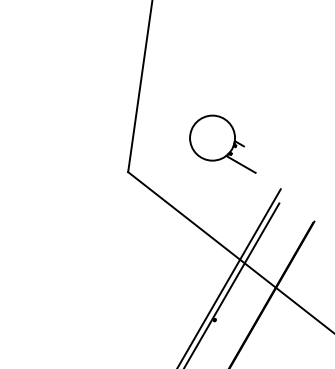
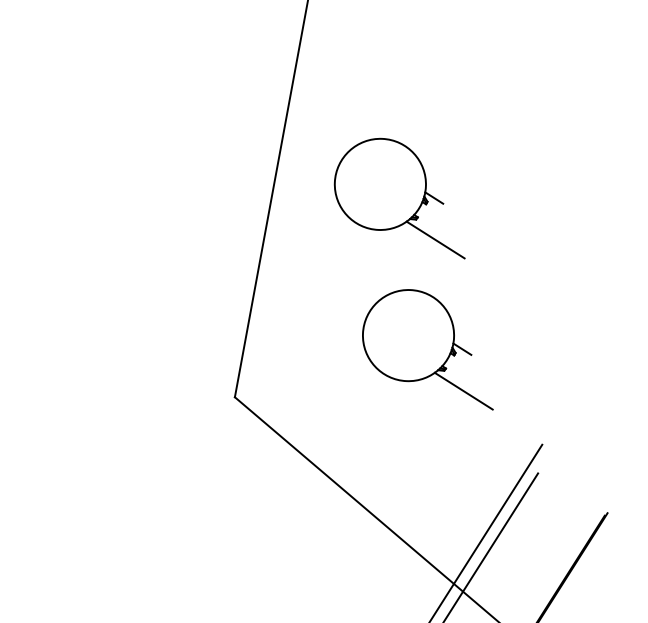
part: (205, 69) -> (400, 196), added

